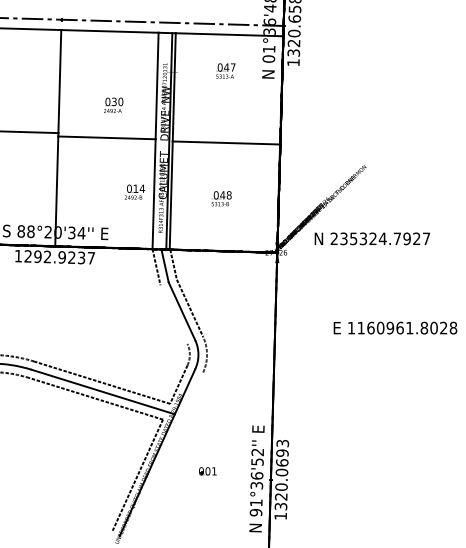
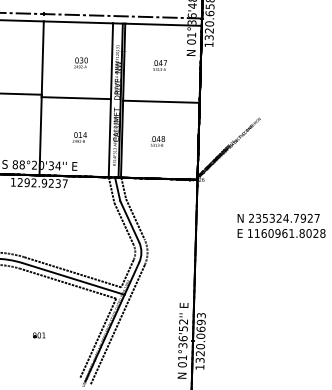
text: (225, 70) -> (159, 65), moved
text: (113, 104) -> (80, 62), moved
text: (134, 191) -> (79, 137), moved
text: (371, 238) -> (278, 218), moved
line: (173, 314) -> (123, 223), added
line: (165, 455) -> (117, 324), added
part: (207, 471) -> (38, 335), moved
text: (256, 512) -> (182, 364), 91°36'52'' -> 01°36'52''

